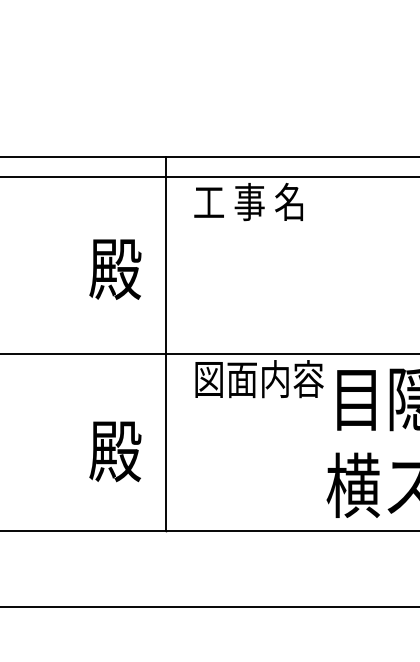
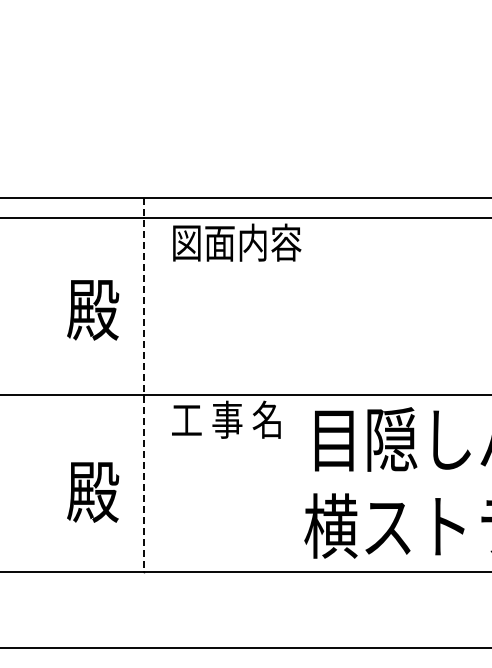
text: (258, 201) -> (236, 242), 工 事 名 -> 図面内容
line: (165, 344) -> (143, 385), solid -> dashed
text: (258, 378) -> (236, 419), 図面内容 -> 工 事 名

